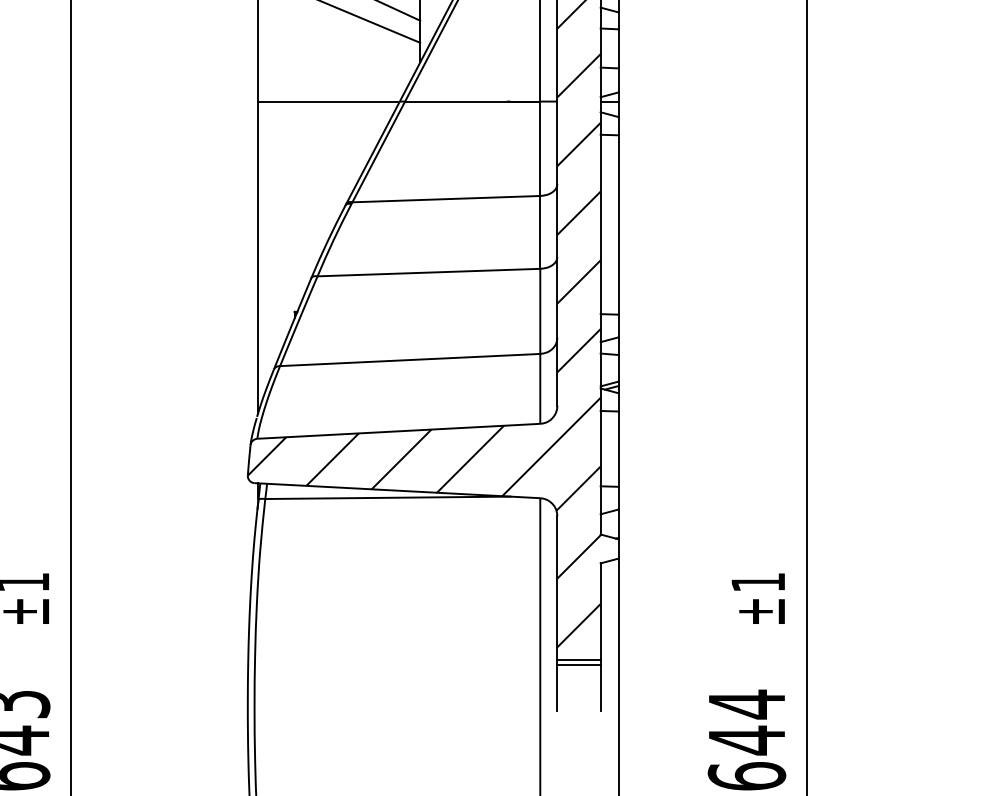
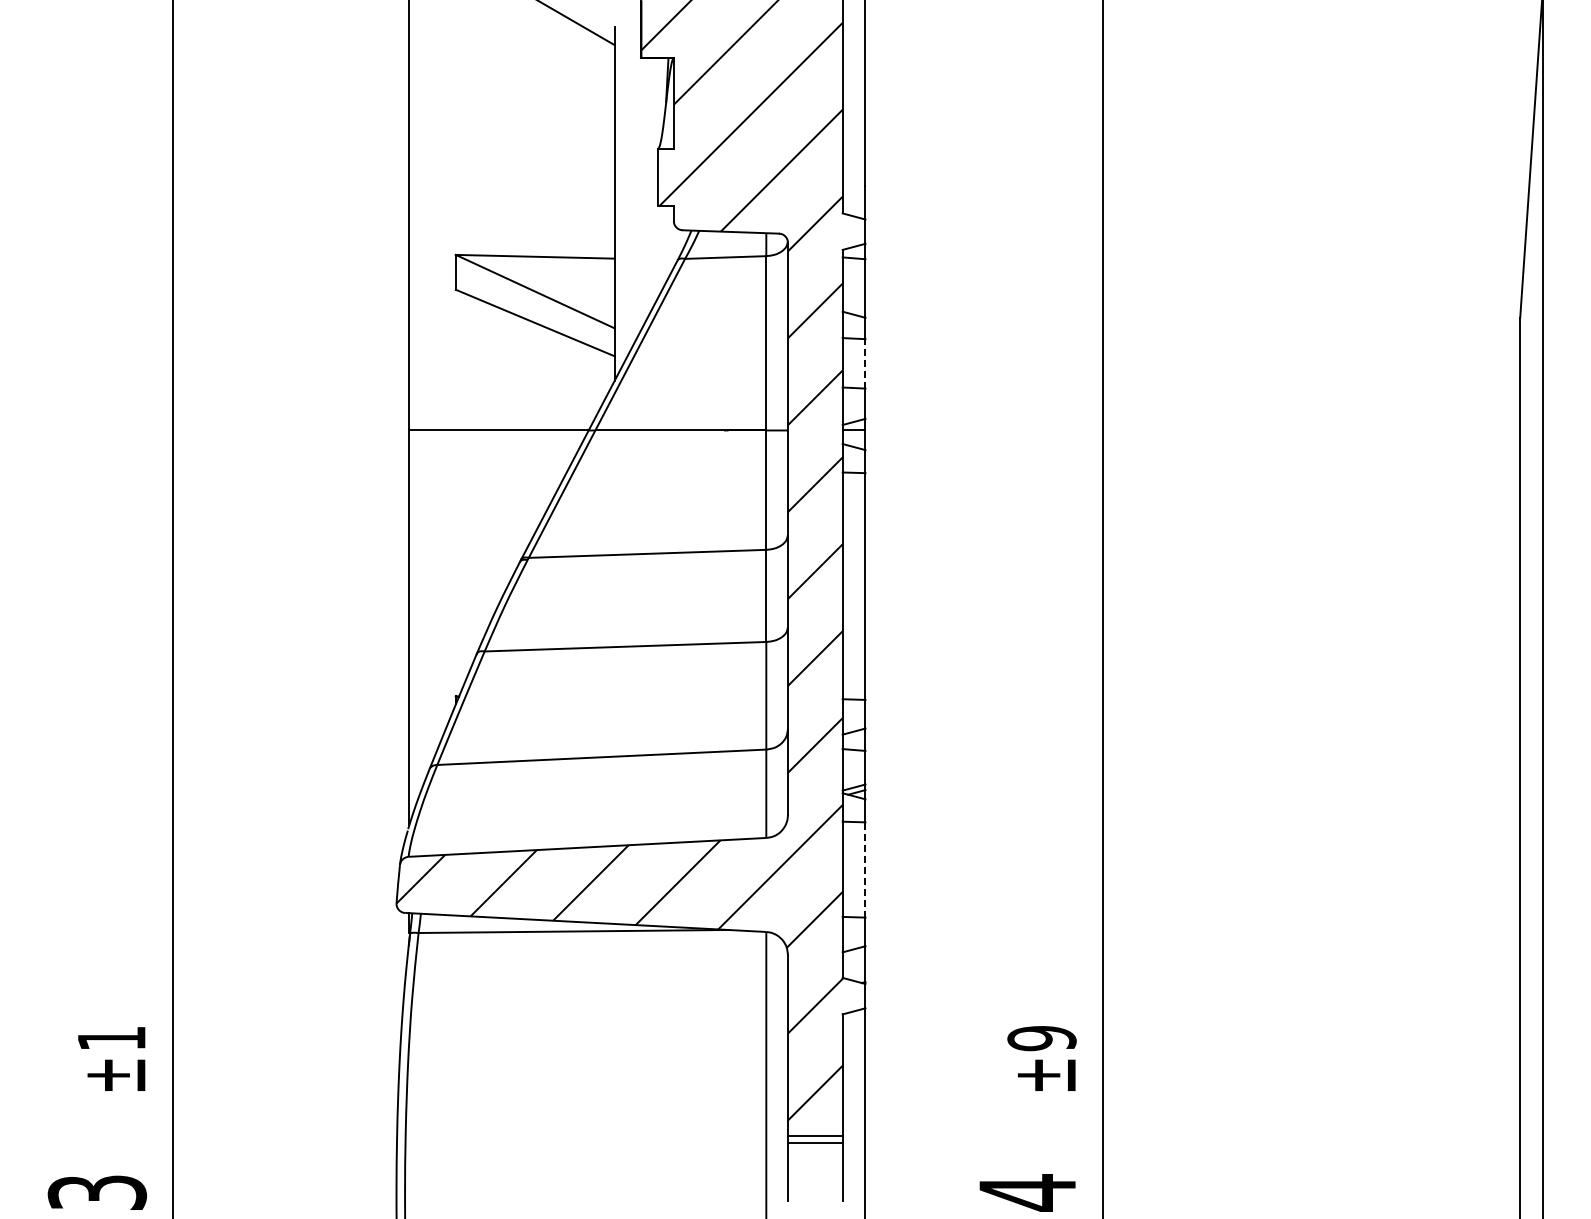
line: (618, 48) -> (865, 363), solid -> dashed
line: (618, 448) -> (865, 869), solid -> dashed
text: (757, 582) -> (1041, 1038), ±1 -> ±9

